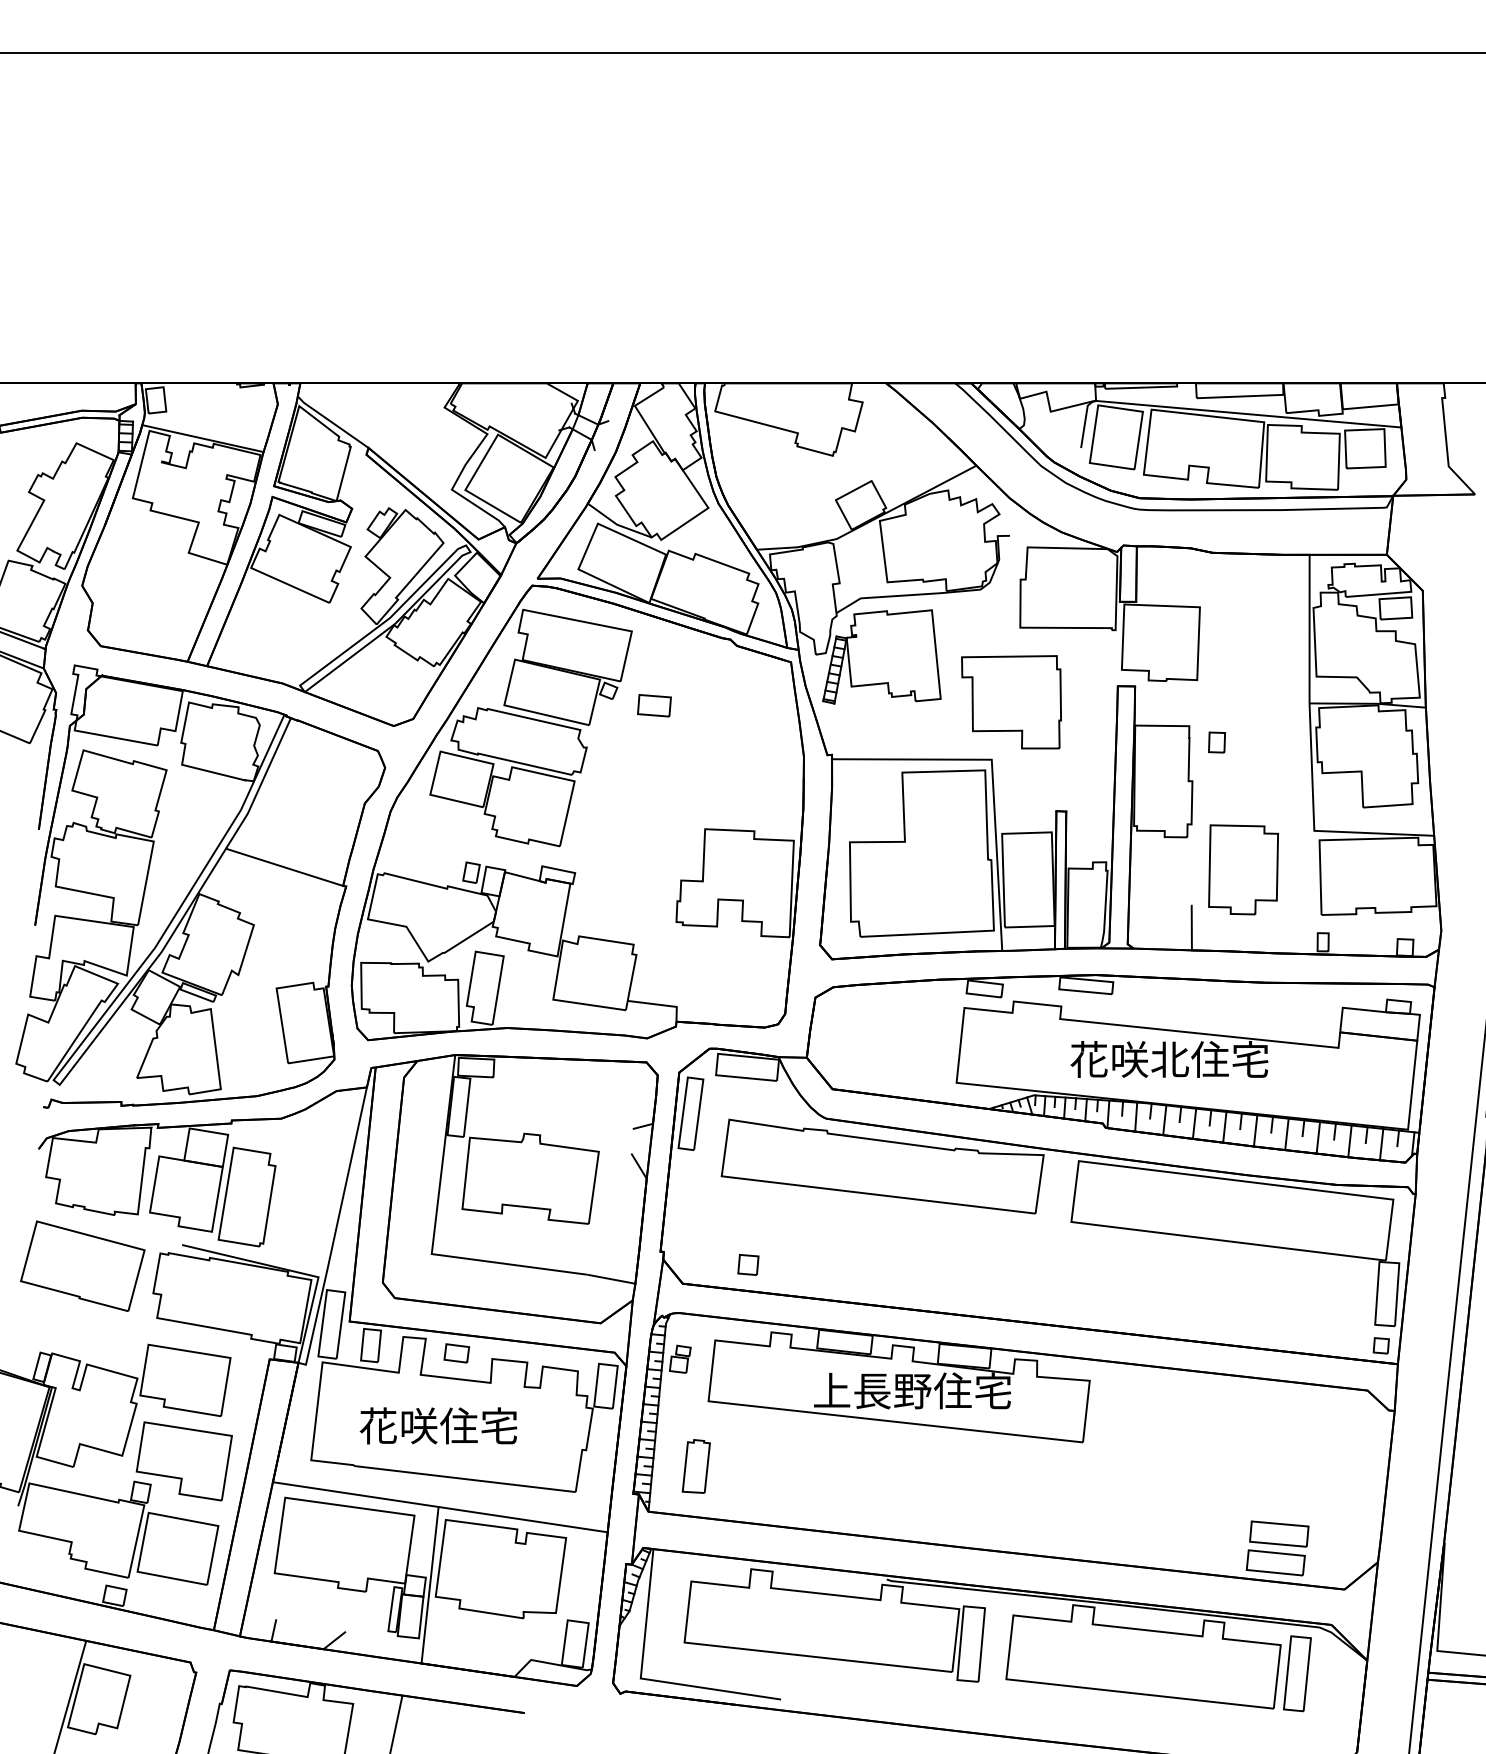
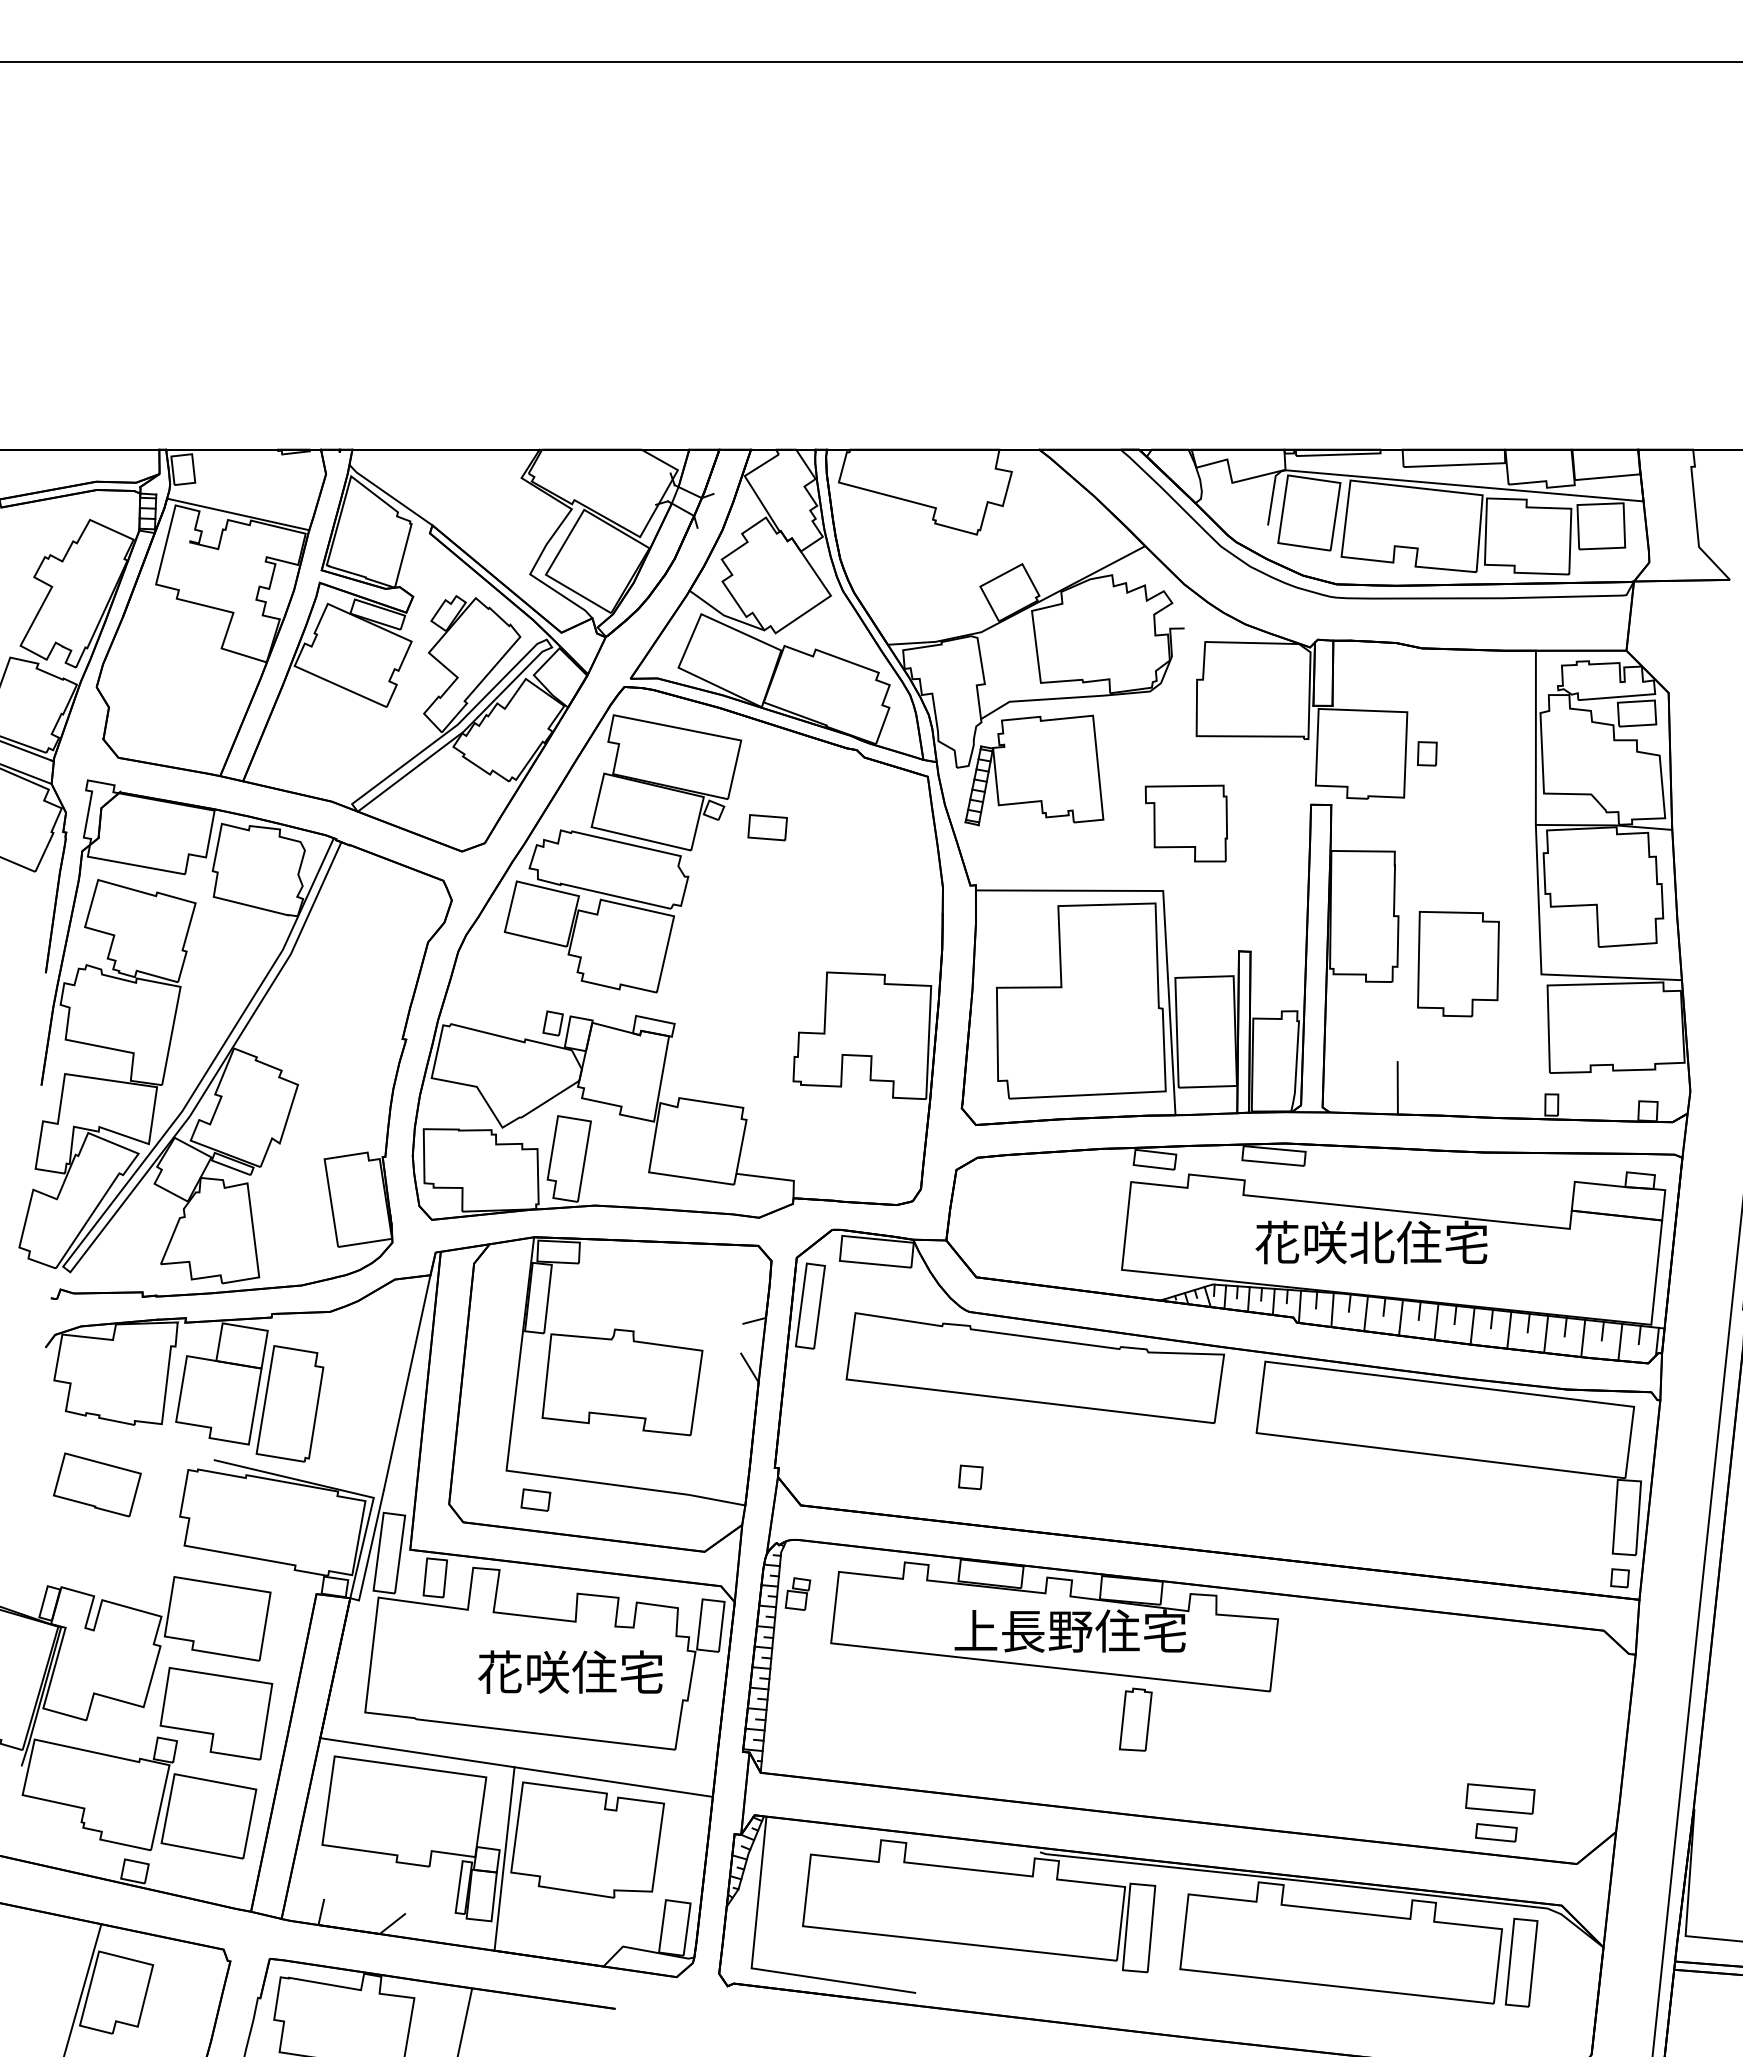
part: (1011, 702) -> (1186, 823), size x0.7
part: (1217, 742) -> (1427, 753), moved
line: (284, 867) -> (333, 1017), removed
part: (1243, 870) -> (1458, 964), moved
part: (82, 1265) -> (97, 1484), size x0.6
part: (748, 1265) -> (970, 1477), moved
part: (456, 1352) -> (535, 1499), moved
text: (438, 1425) -> (570, 1671), moved
part: (696, 1466) -> (1135, 1719), moved
part: (1276, 1562) -> (1496, 1832), size x0.6

